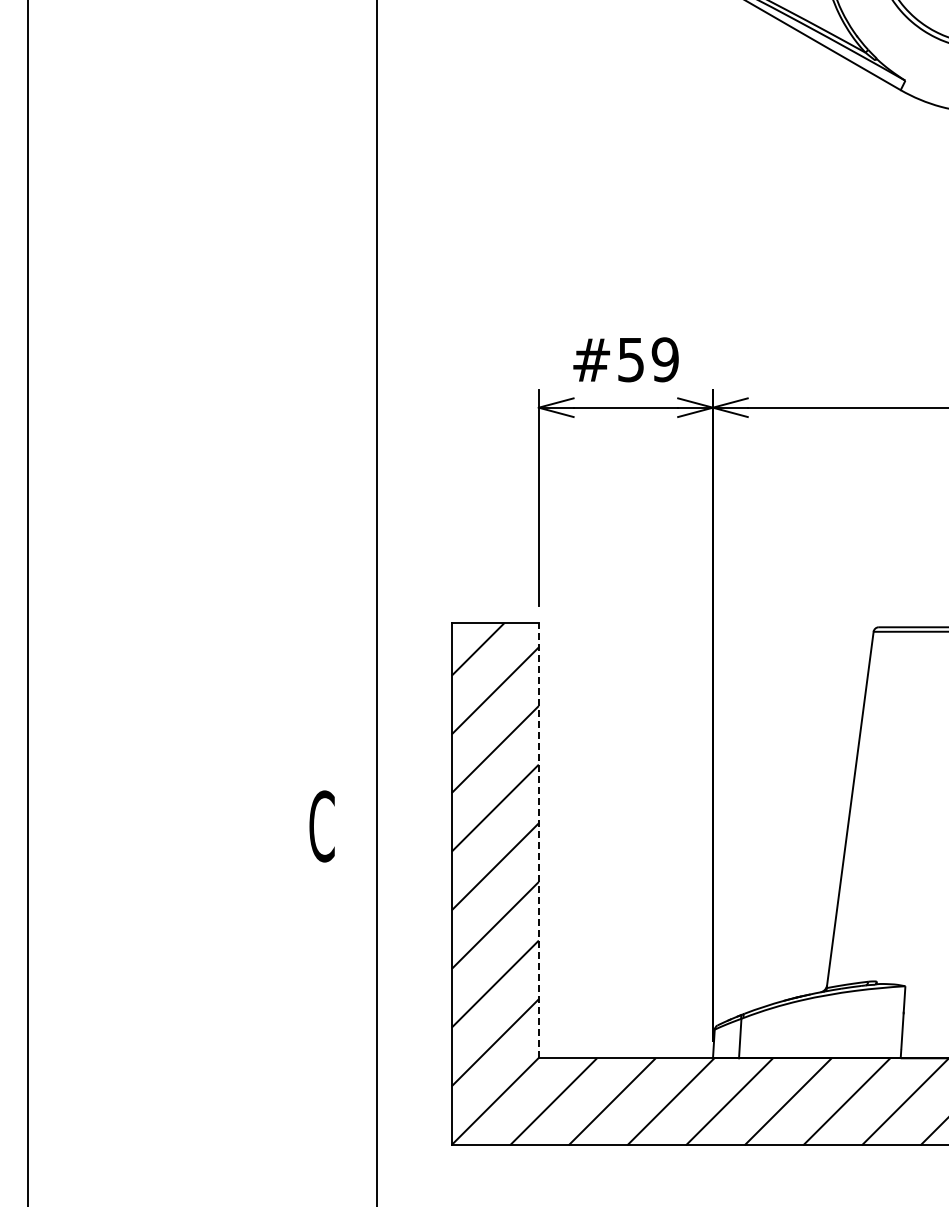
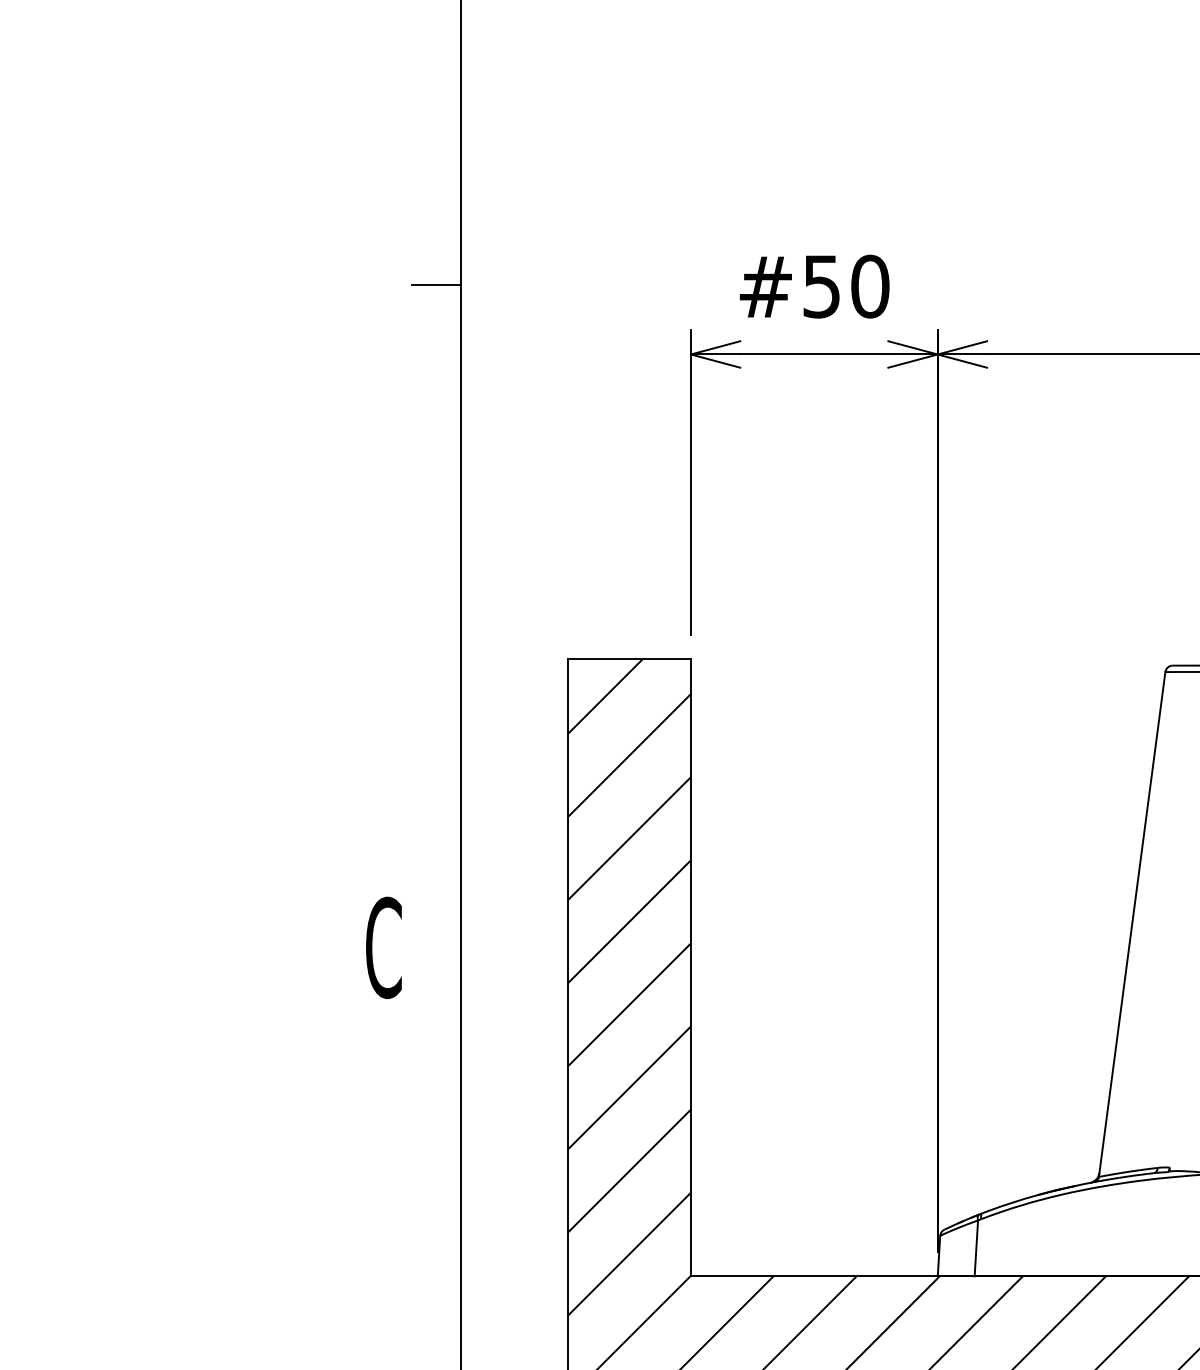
line: (358, 358) -> (435, 284), added
text: (664, 359) -> (869, 286), #59 -> #50
line: (538, 840) -> (690, 967), dashed -> solid

